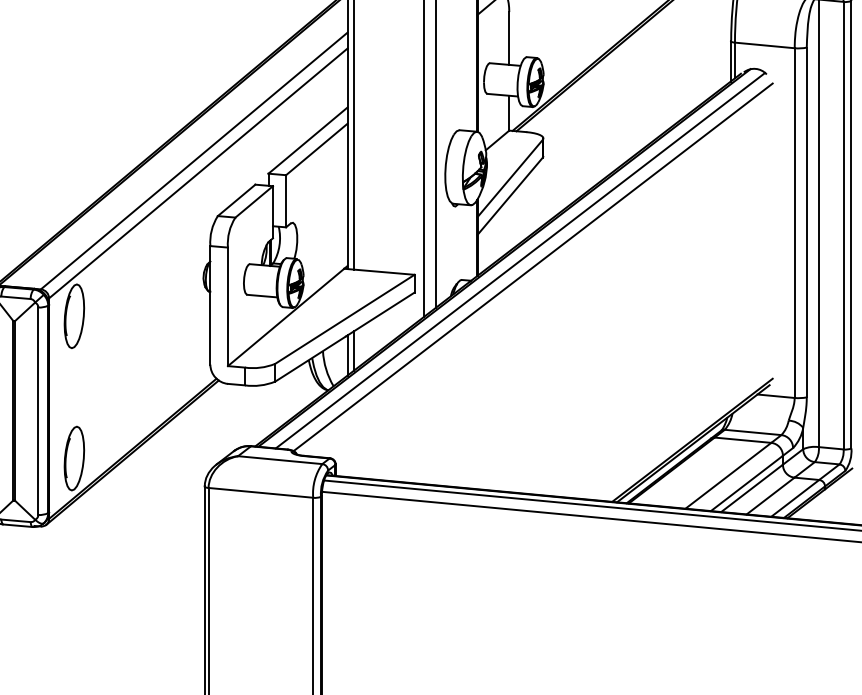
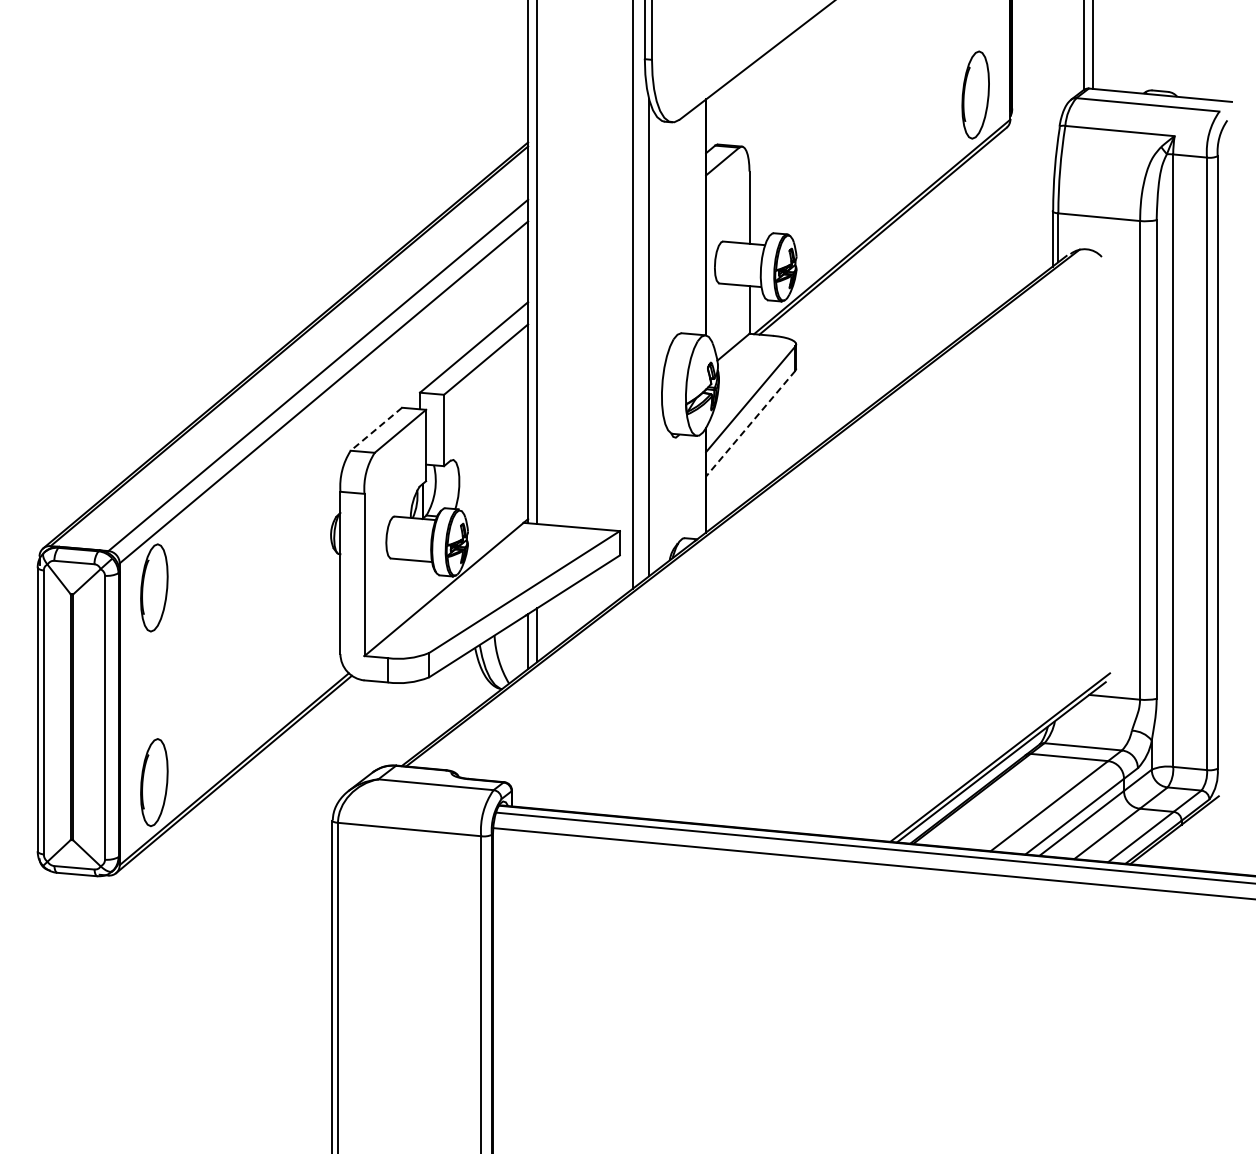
line: (510, 196) -> (750, 424), solid -> dashed
line: (235, 200) -> (375, 429), solid -> dashed
line: (520, 260) -> (764, 511), removed
line: (533, 267) -> (782, 520), removed

